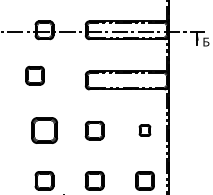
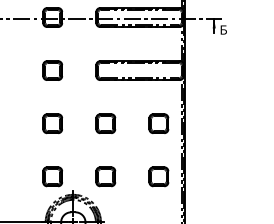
part: (34, 75) -> (52, 70), moved
part: (44, 130) -> (52, 123), size x0.71
part: (144, 130) -> (158, 123), size x1.67

